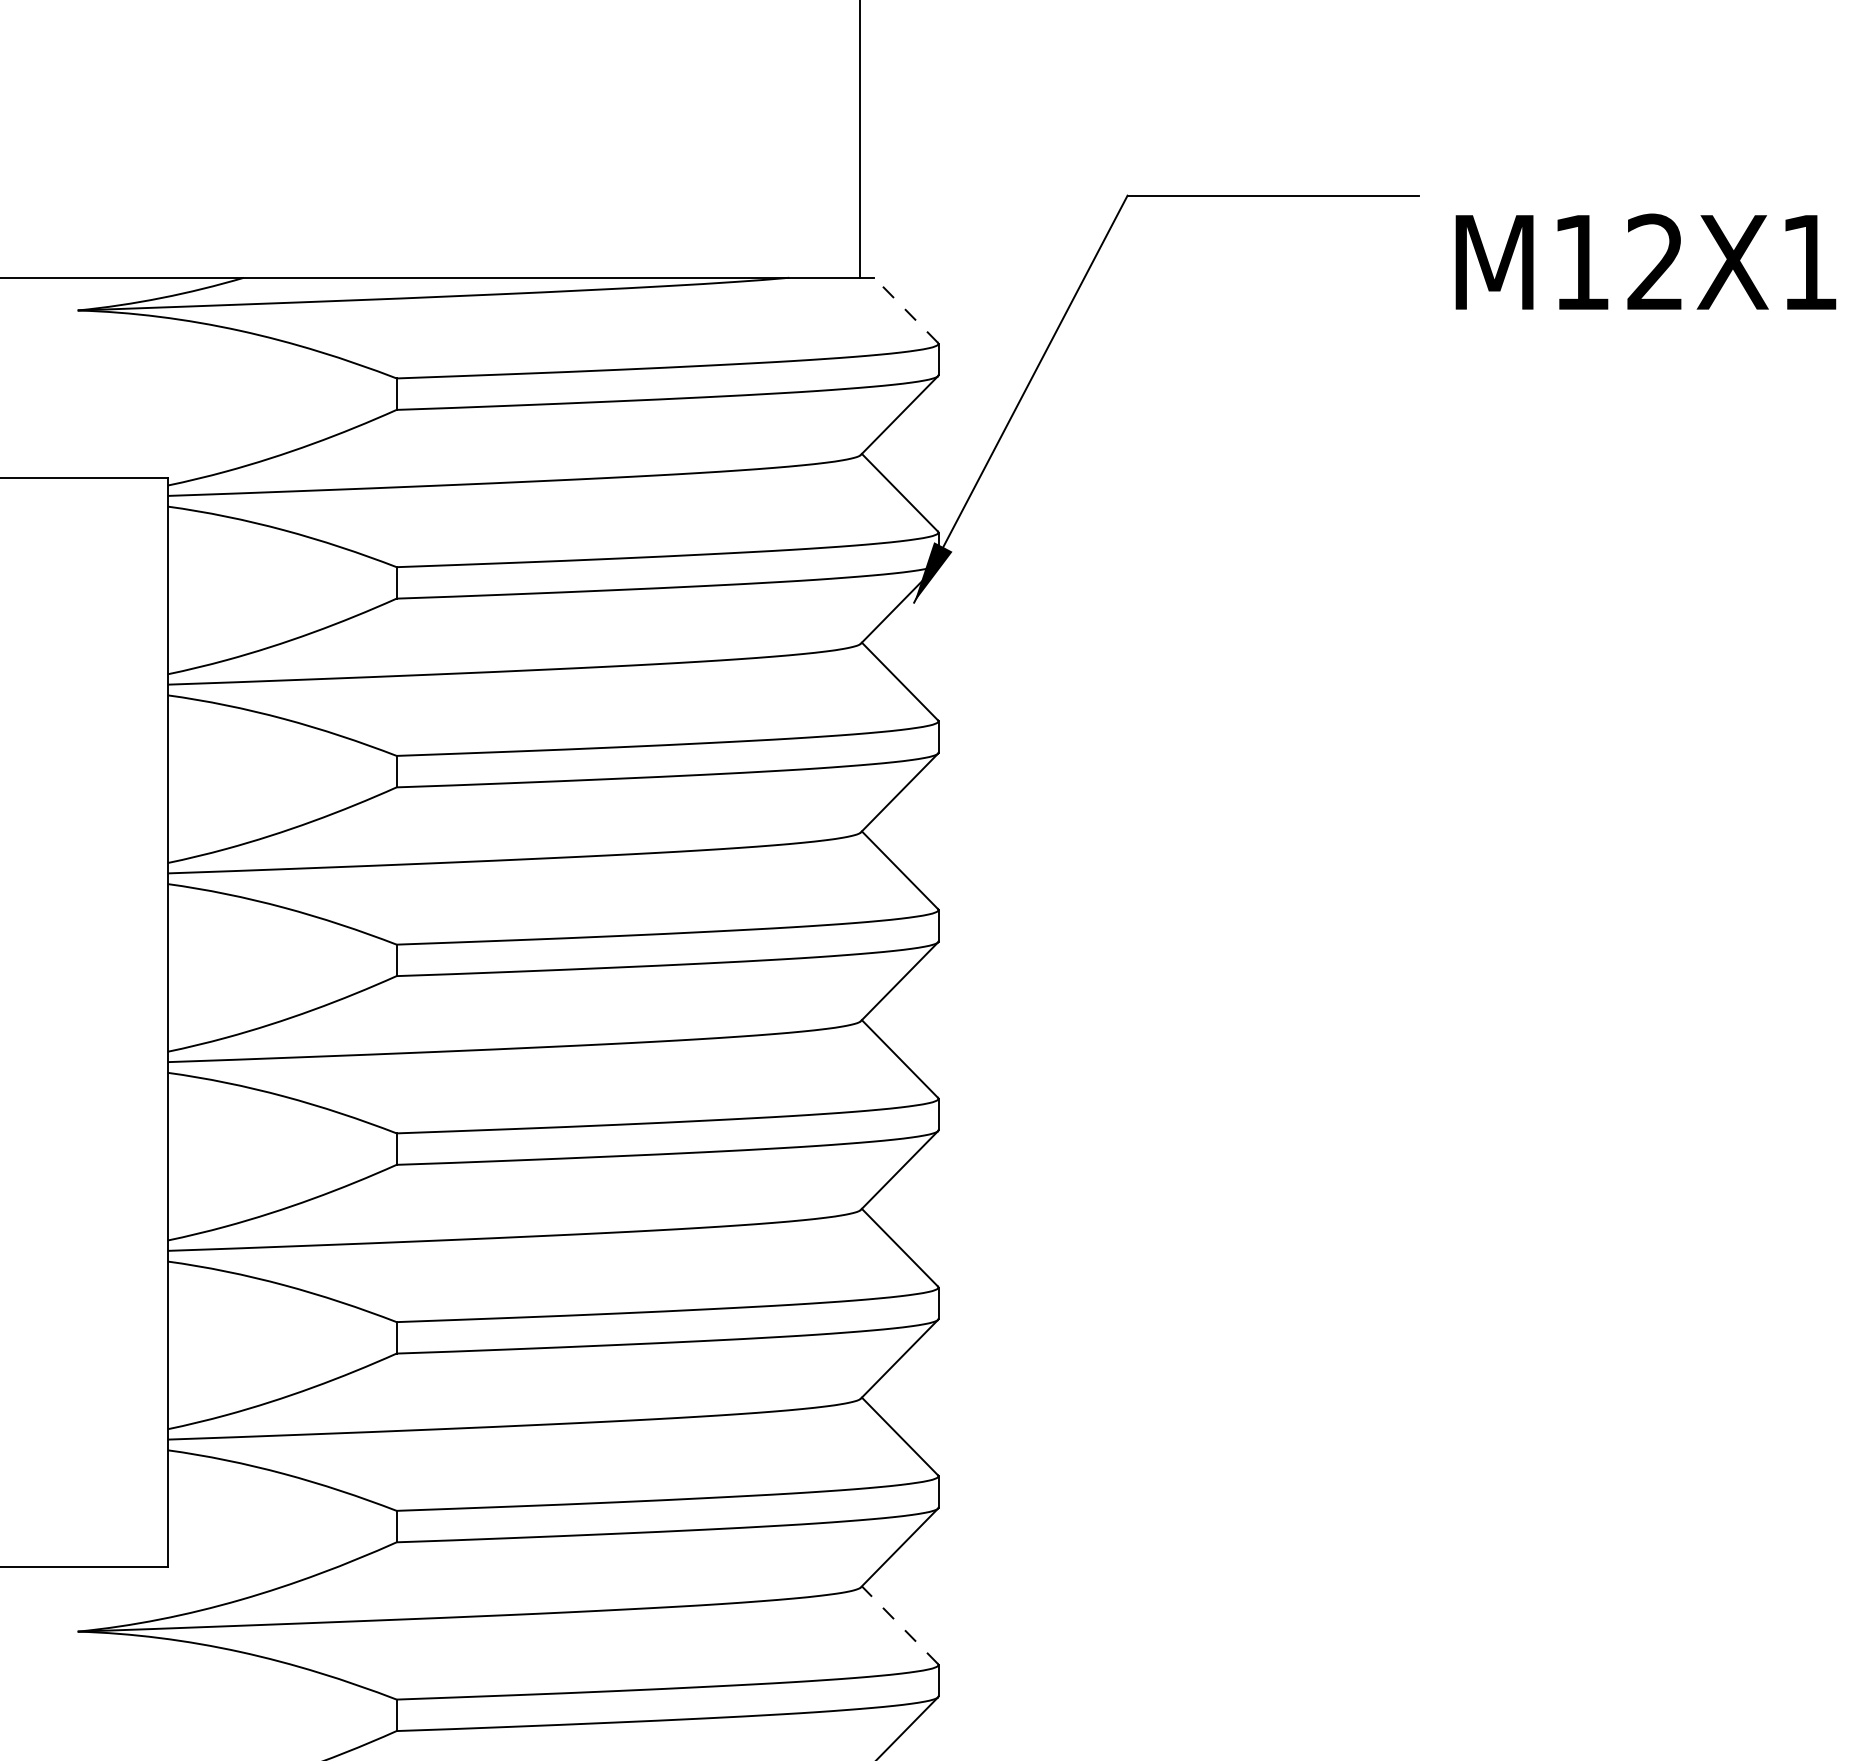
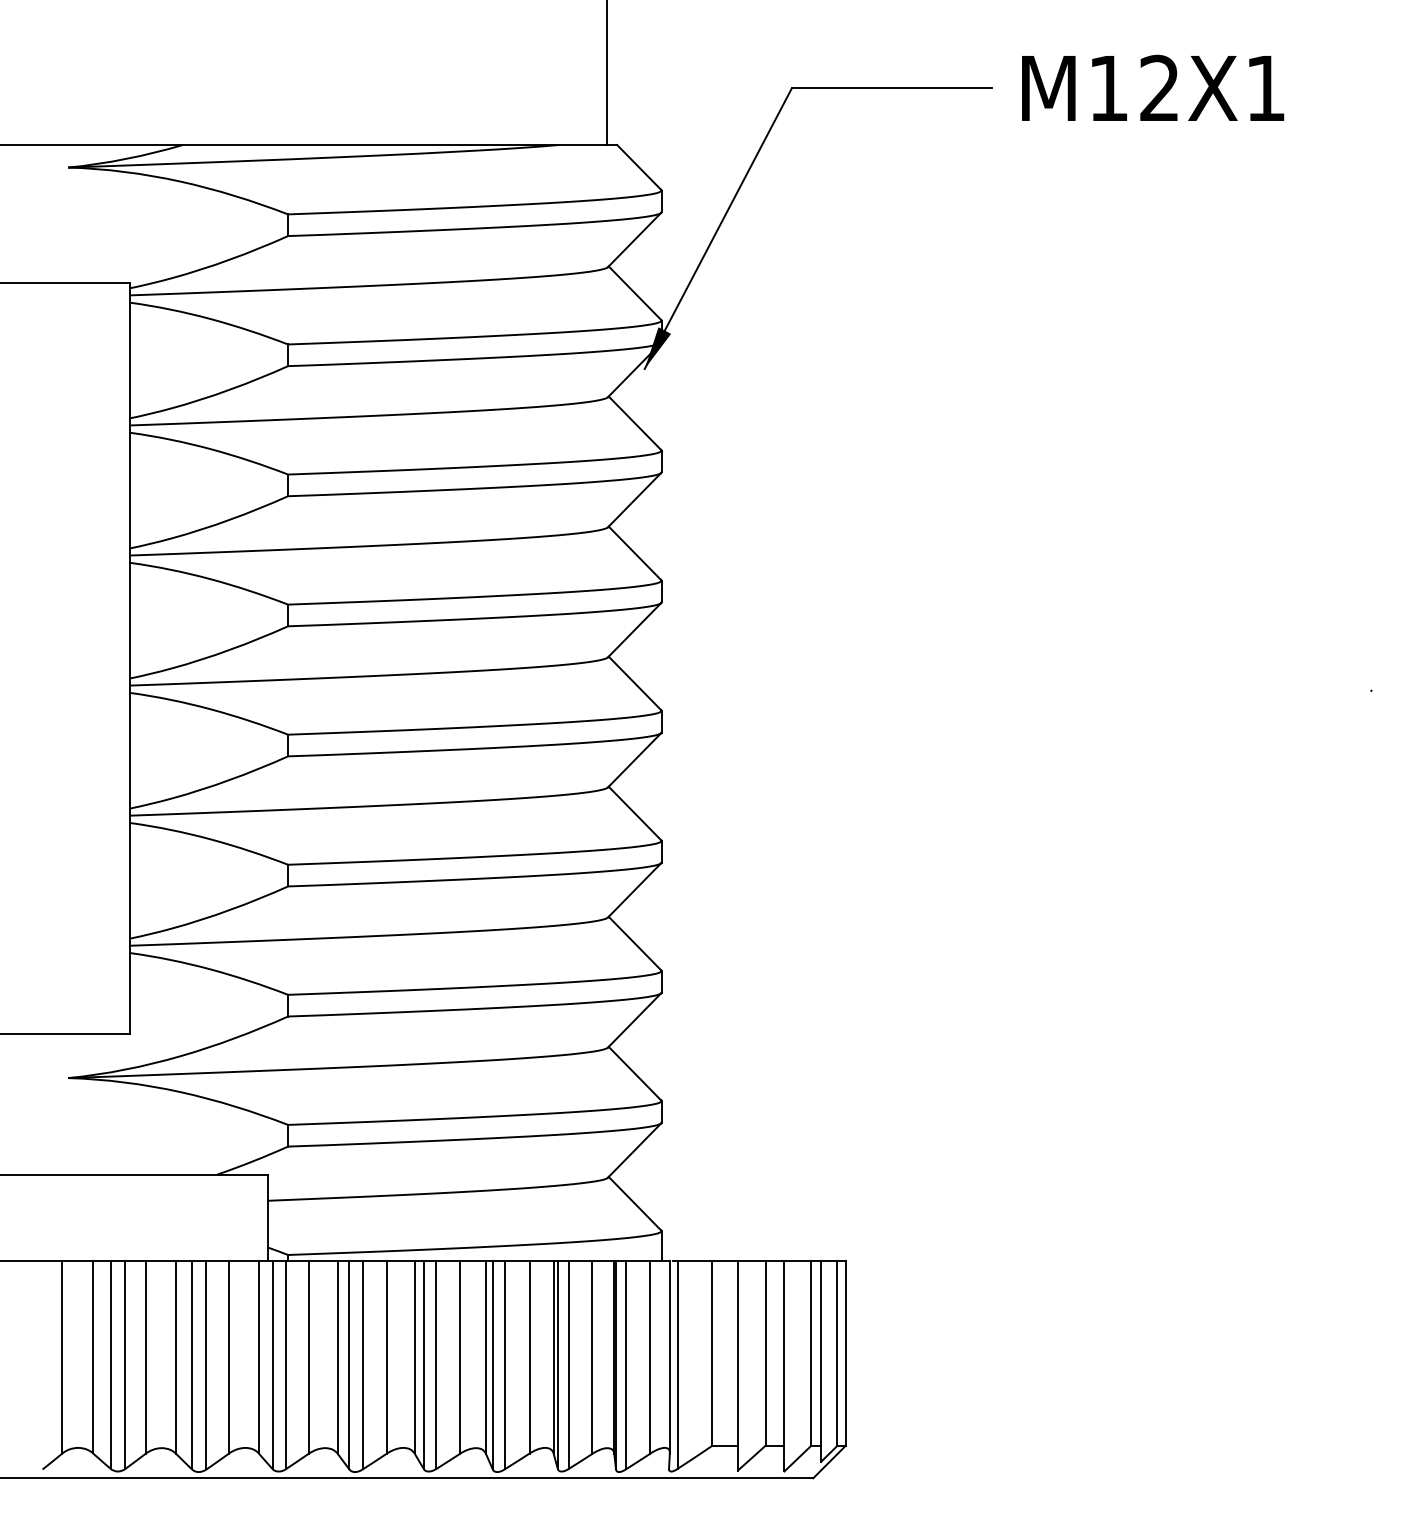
text: (1646, 261) -> (1153, 87), moved
line: (905, 310) -> (638, 167), dashed -> solid
line: (899, 1624) -> (634, 1073), dashed -> solid

